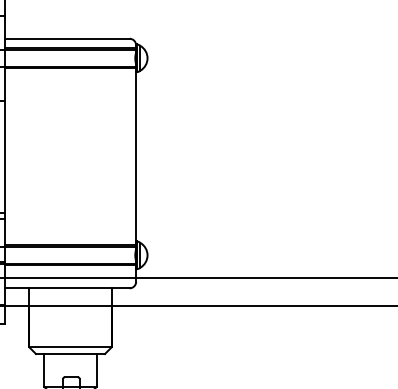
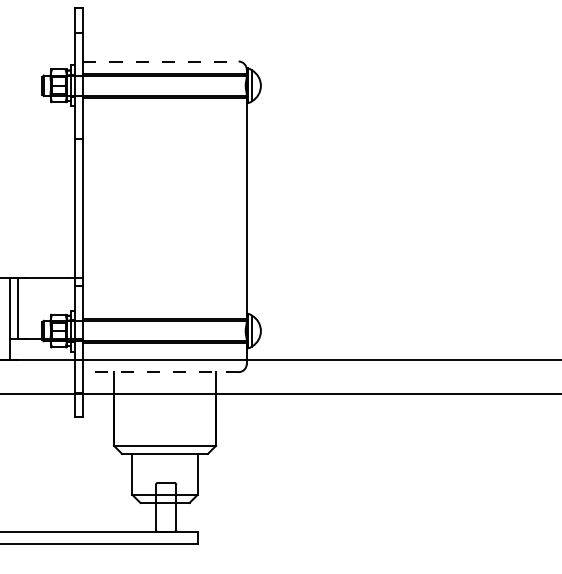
line: (66, 38) -> (160, 61), solid -> dashed
line: (66, 288) -> (160, 372), solid -> dashed

